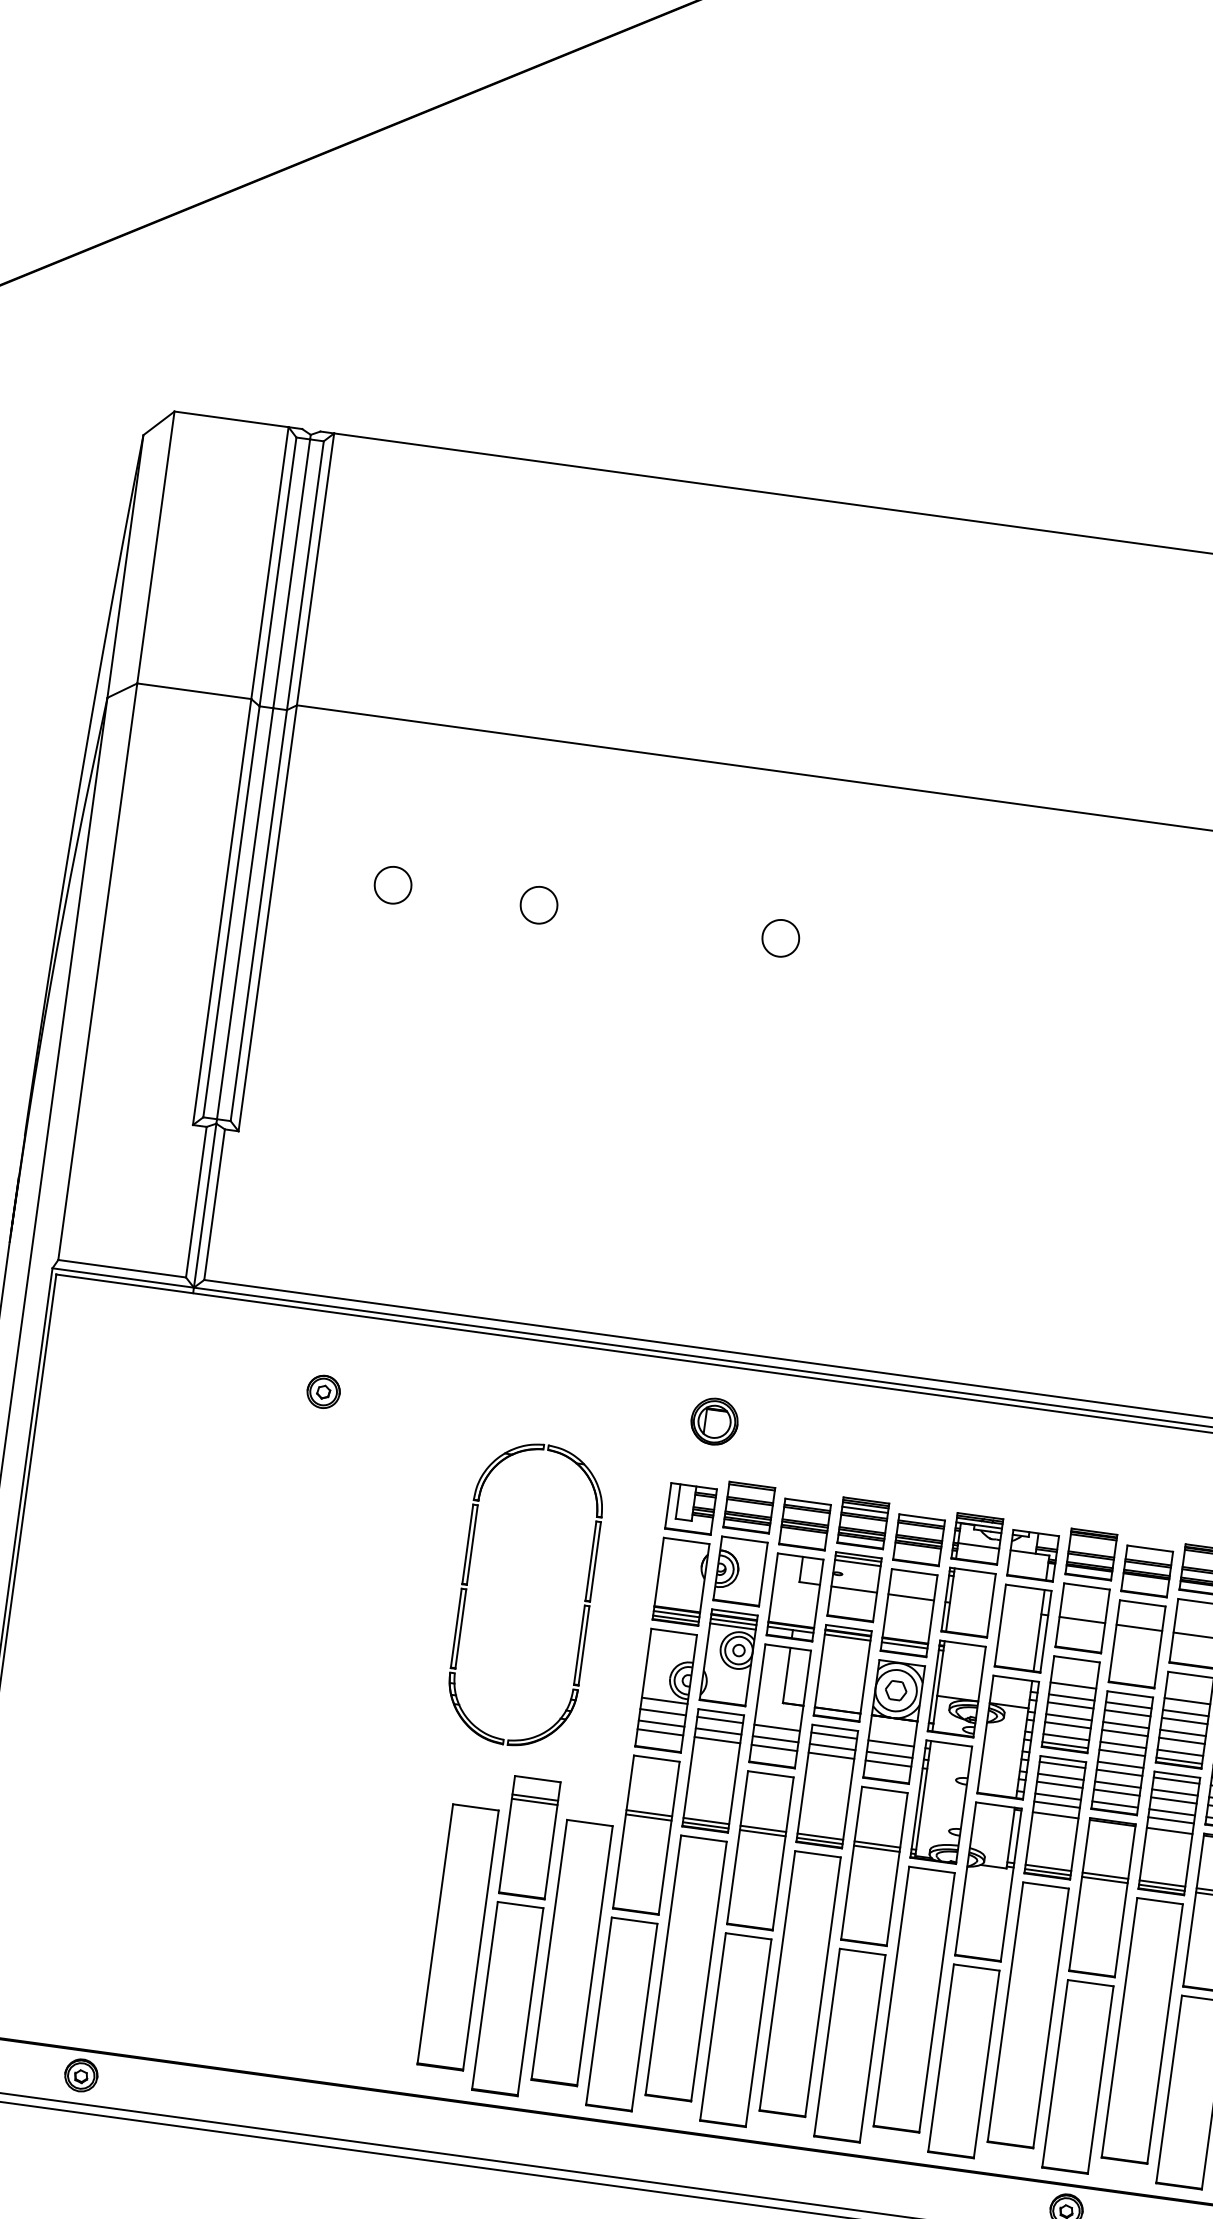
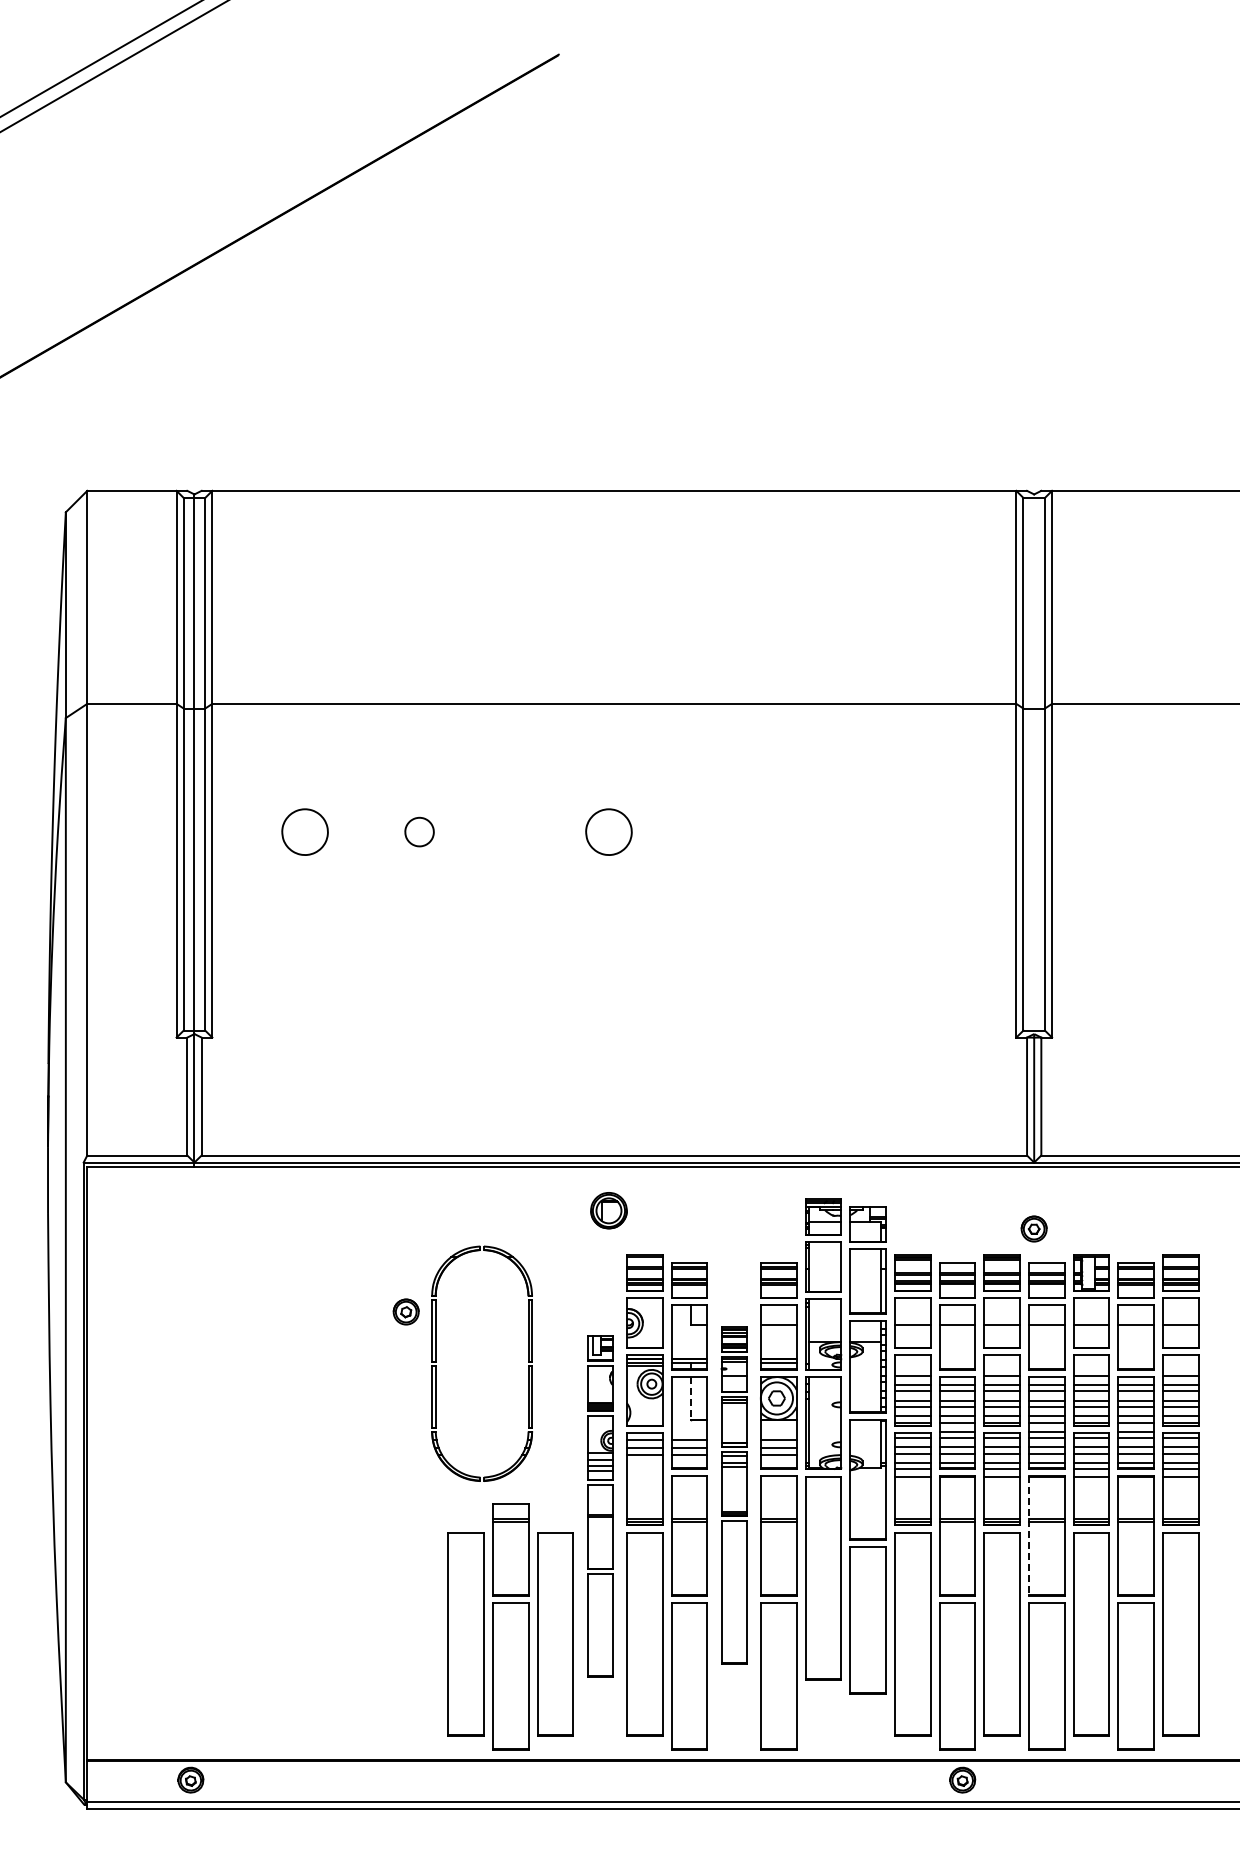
part: (393, 884) -> (305, 831), size x1.6
part: (780, 937) -> (608, 831), size x1.6
part: (322, 1391) -> (405, 1311), moved
line: (787, 1675) -> (691, 1398), solid -> dashed
part: (650, 1797) -> (599, 1506), size x0.7
part: (823, 1806) -> (733, 1495), size x0.7
part: (965, 1835) -> (845, 1446), moved
line: (1193, 1909) -> (1028, 1535), solid -> dashed

